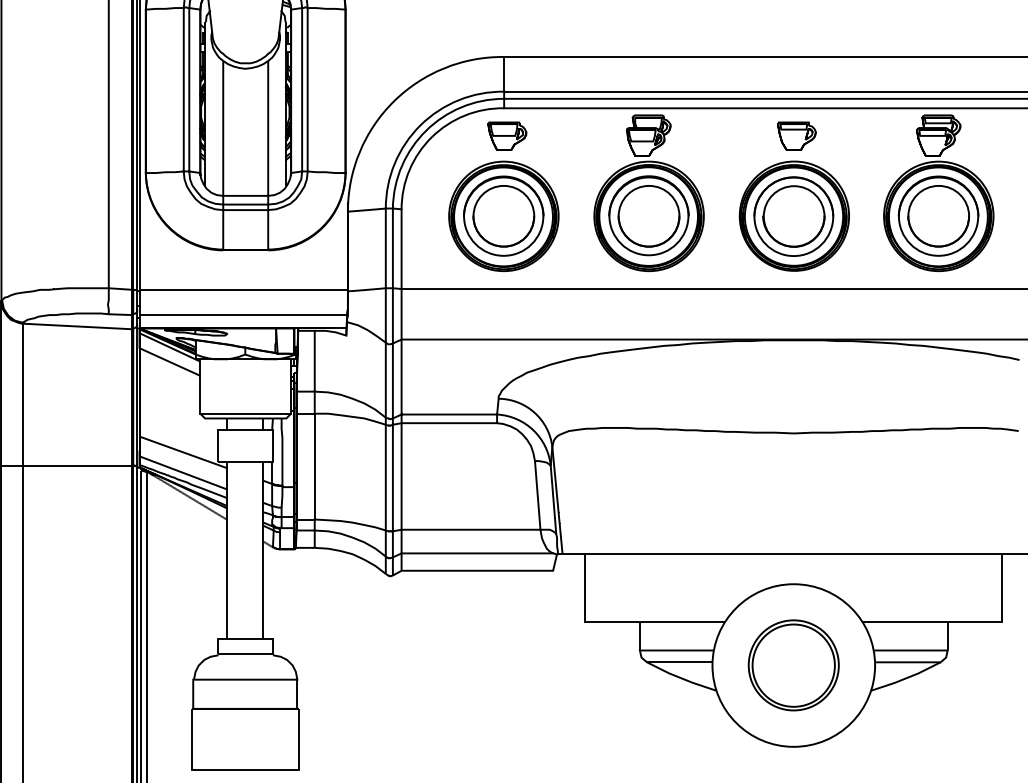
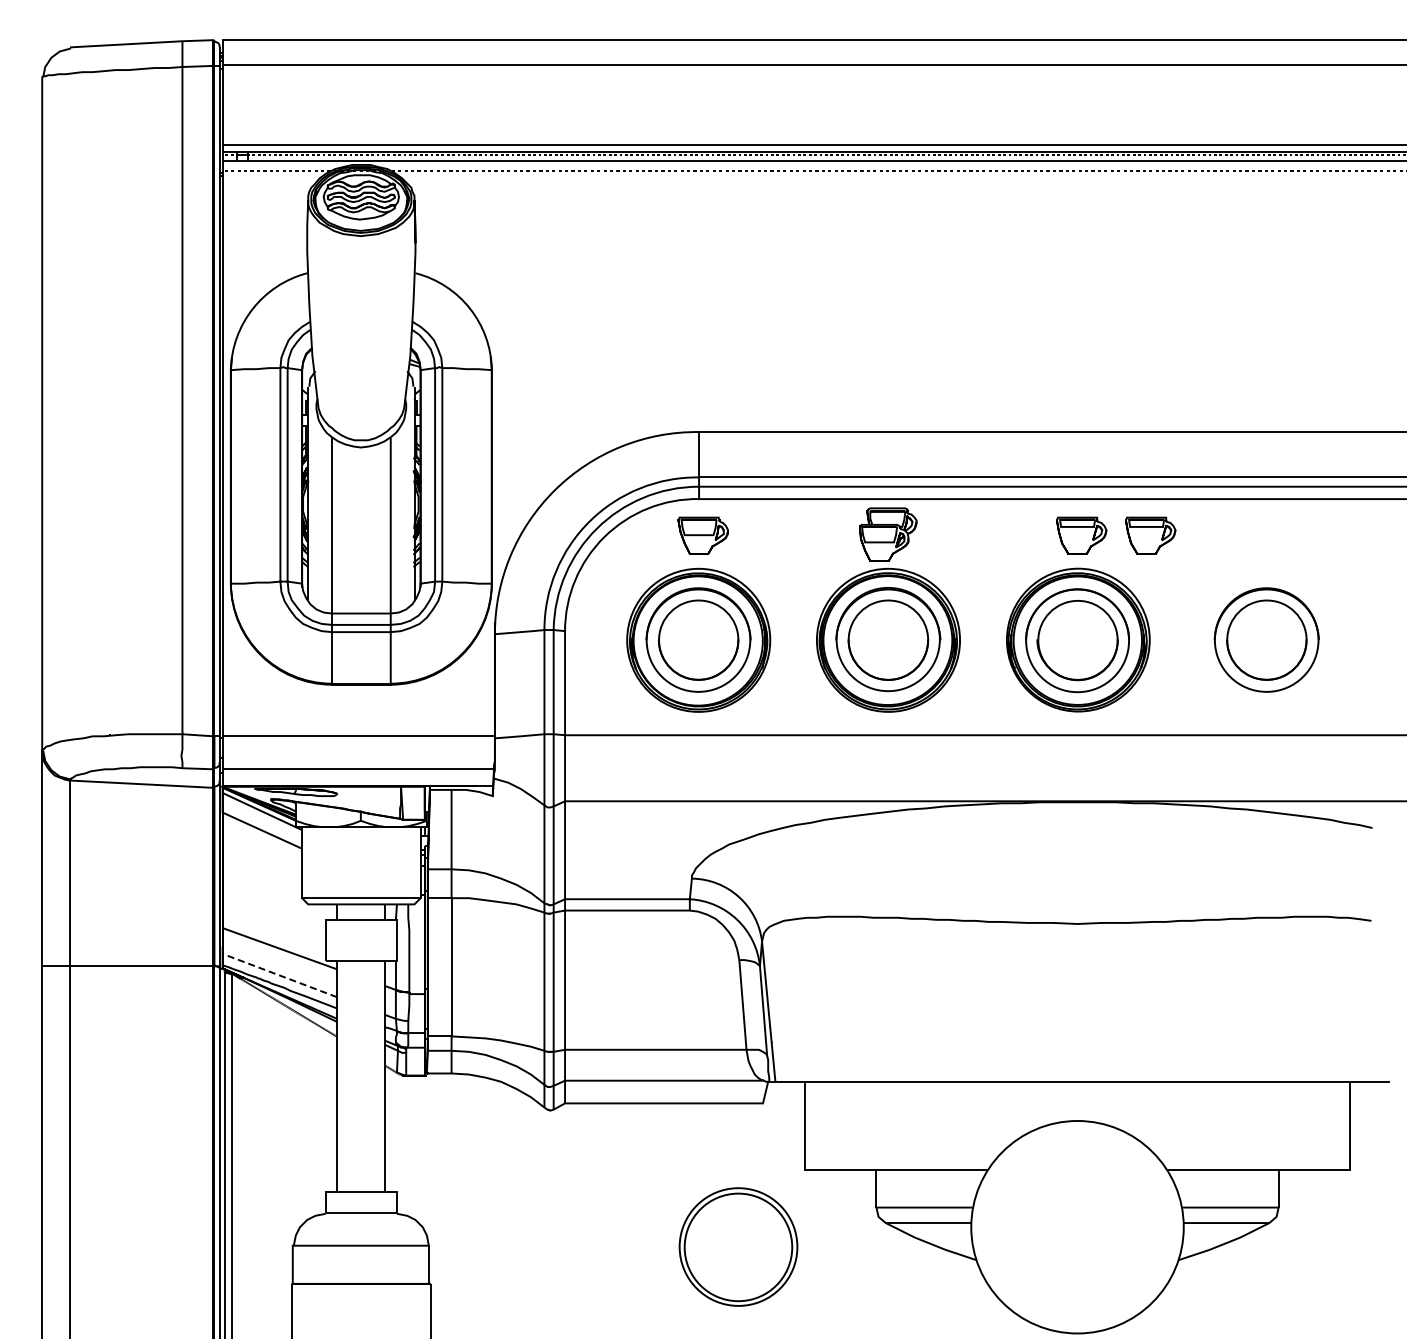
part: (849, 136) -> (1150, 535), added
part: (938, 192) -> (1266, 609), removed
line: (183, 472) -> (279, 975), solid -> dashed
part: (793, 664) -> (738, 1246), moved

